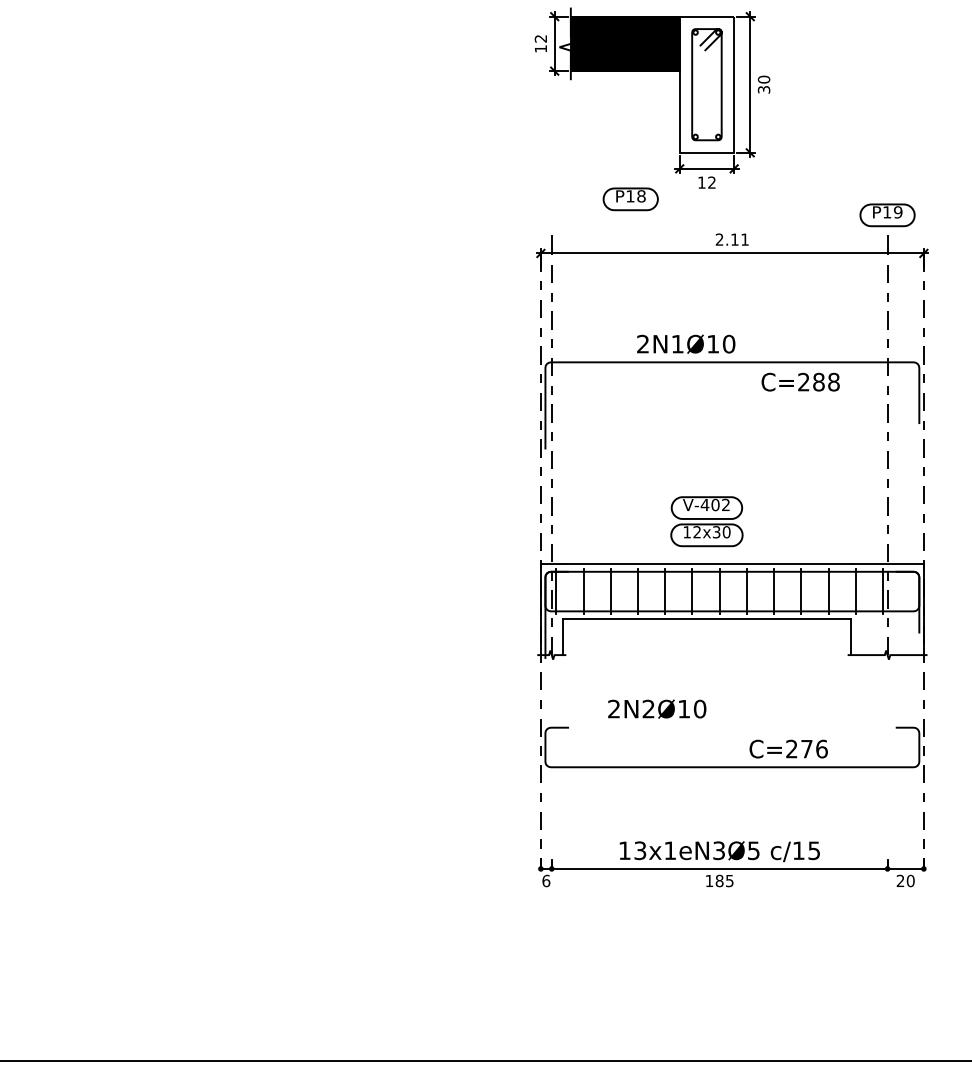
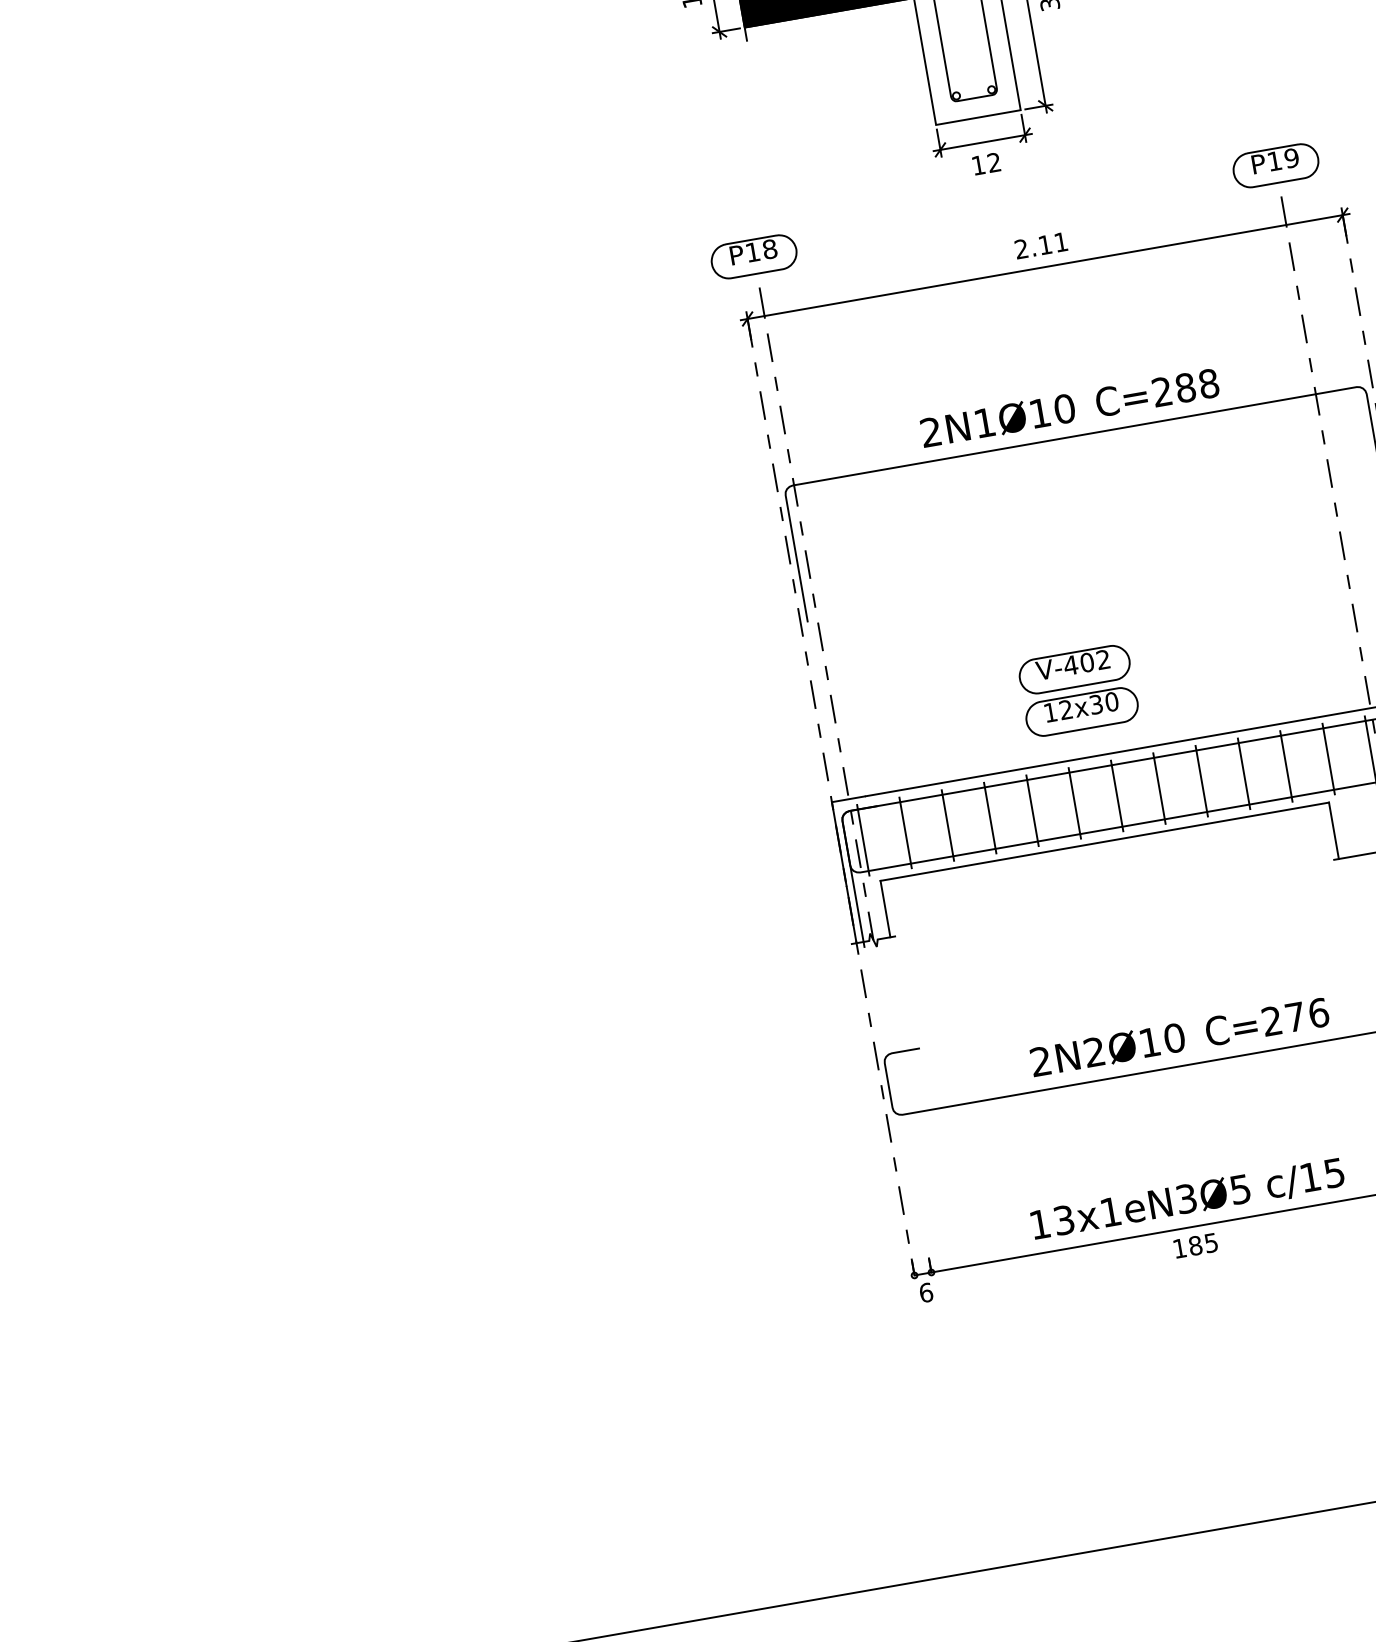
part: (630, 199) -> (753, 257), moved
text: (800, 381) -> (1156, 391), moved
text: (657, 708) -> (1108, 1048), moved

